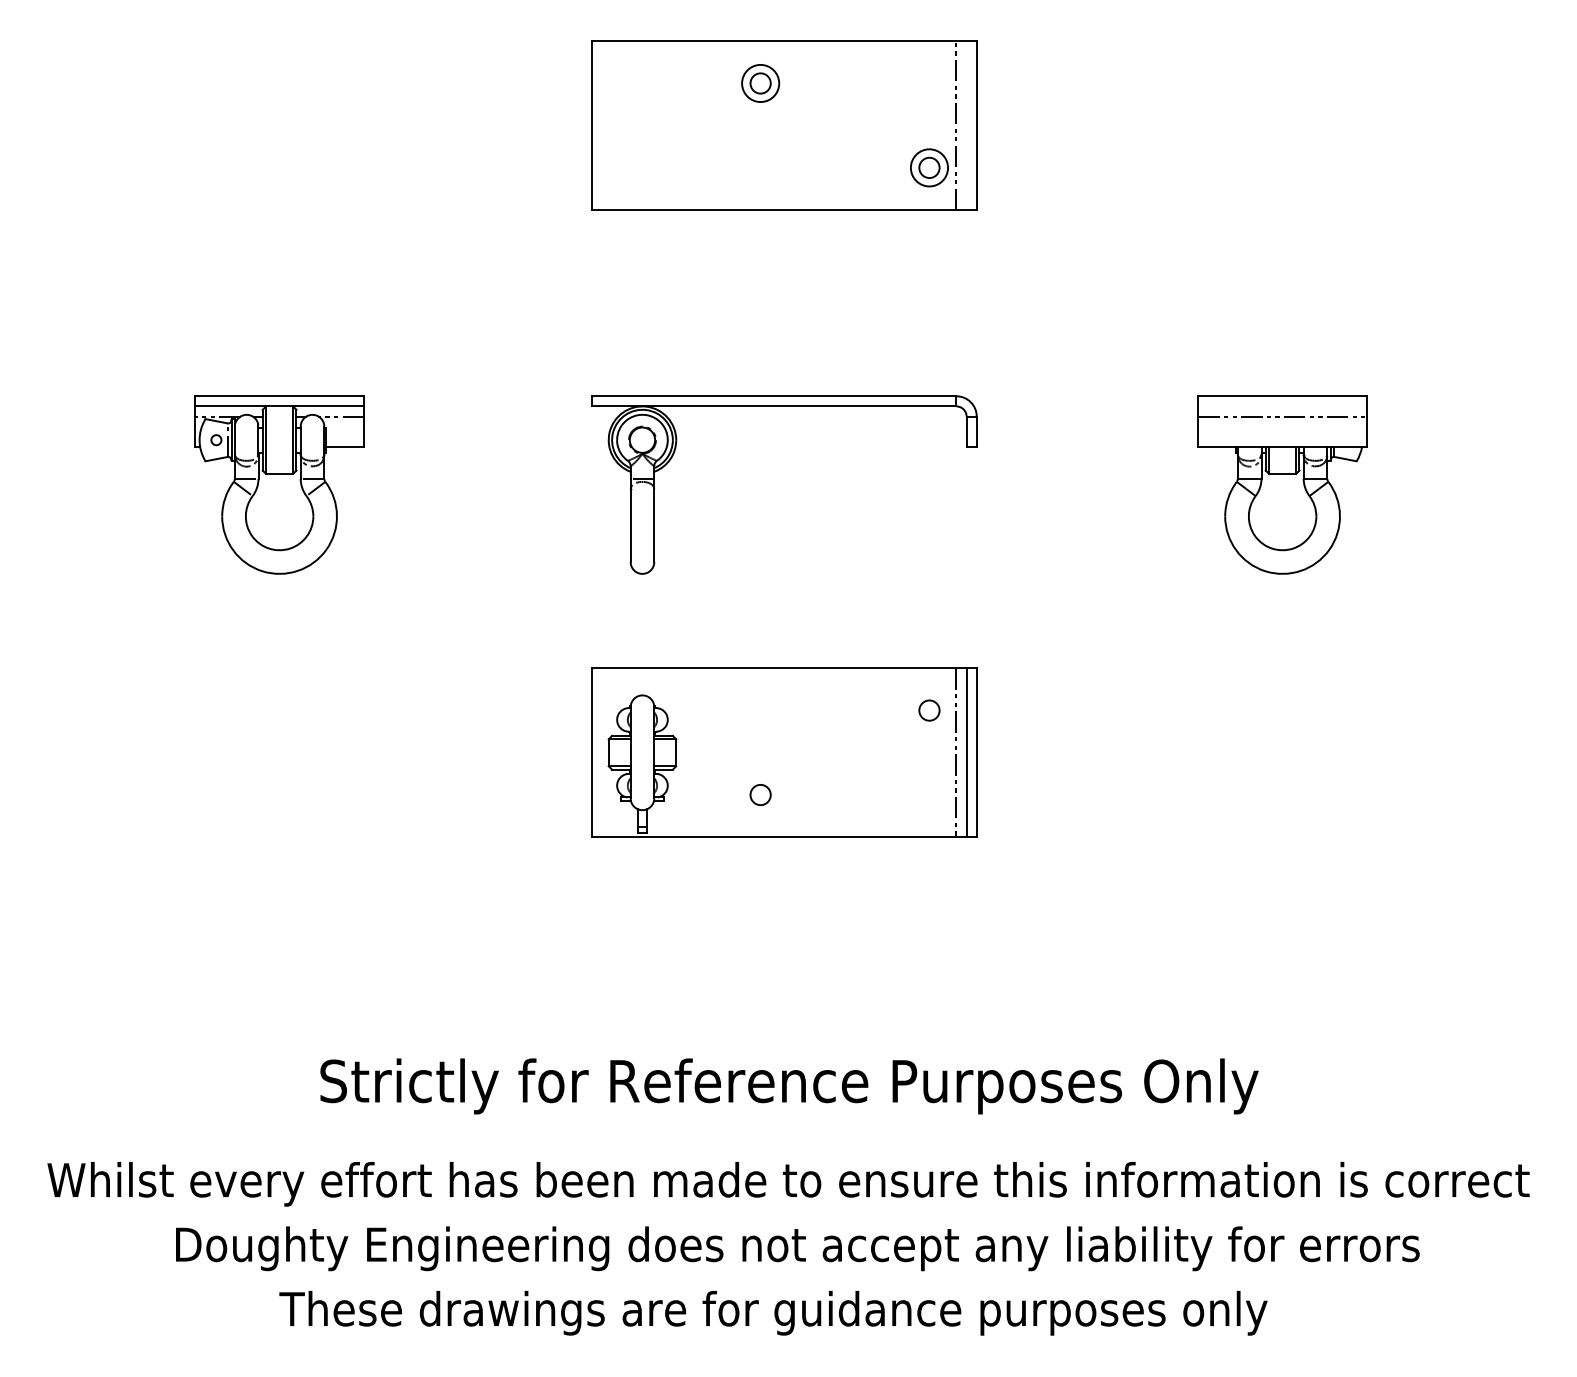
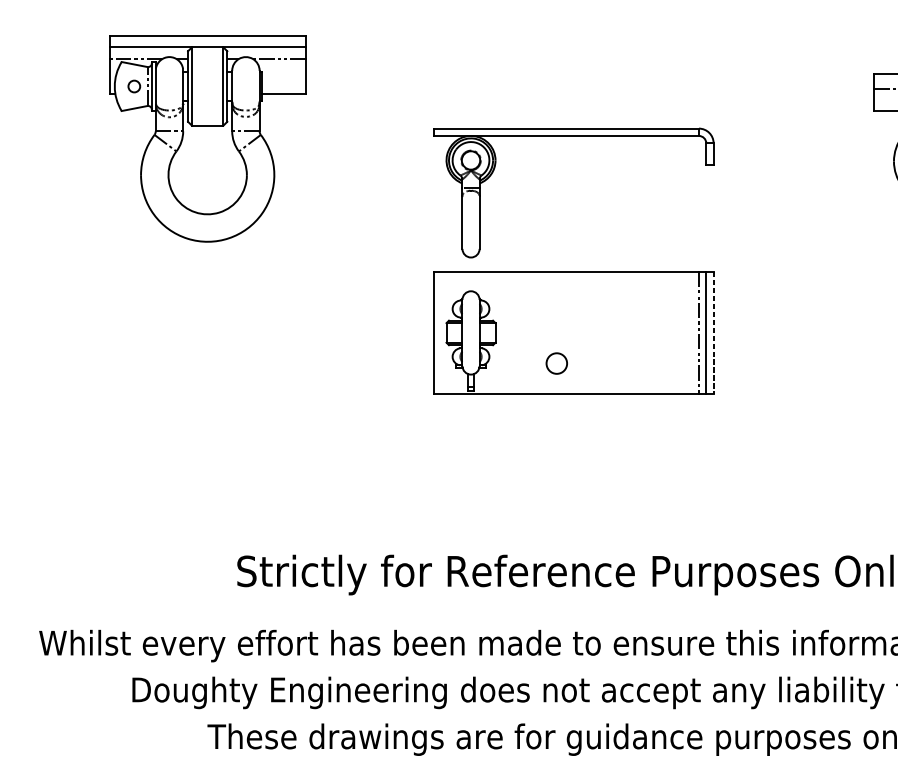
part: (784, 406) -> (574, 136), moved
part: (279, 484) -> (207, 138), size x1.6
circle: (929, 710) -> (679, 302), removed
line: (976, 753) -> (713, 333), solid -> dashed
circle: (760, 794) -> (556, 363), size x1.4

